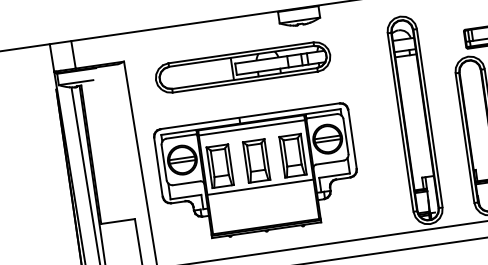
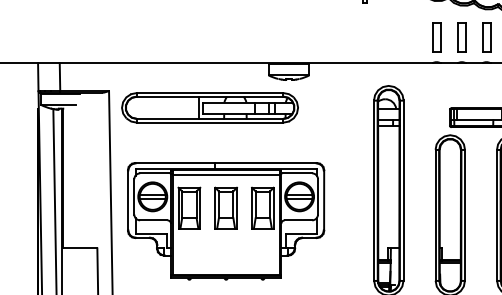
part: (242, 67) -> (209, 107), moved
line: (259, 187) -> (225, 234), removed

